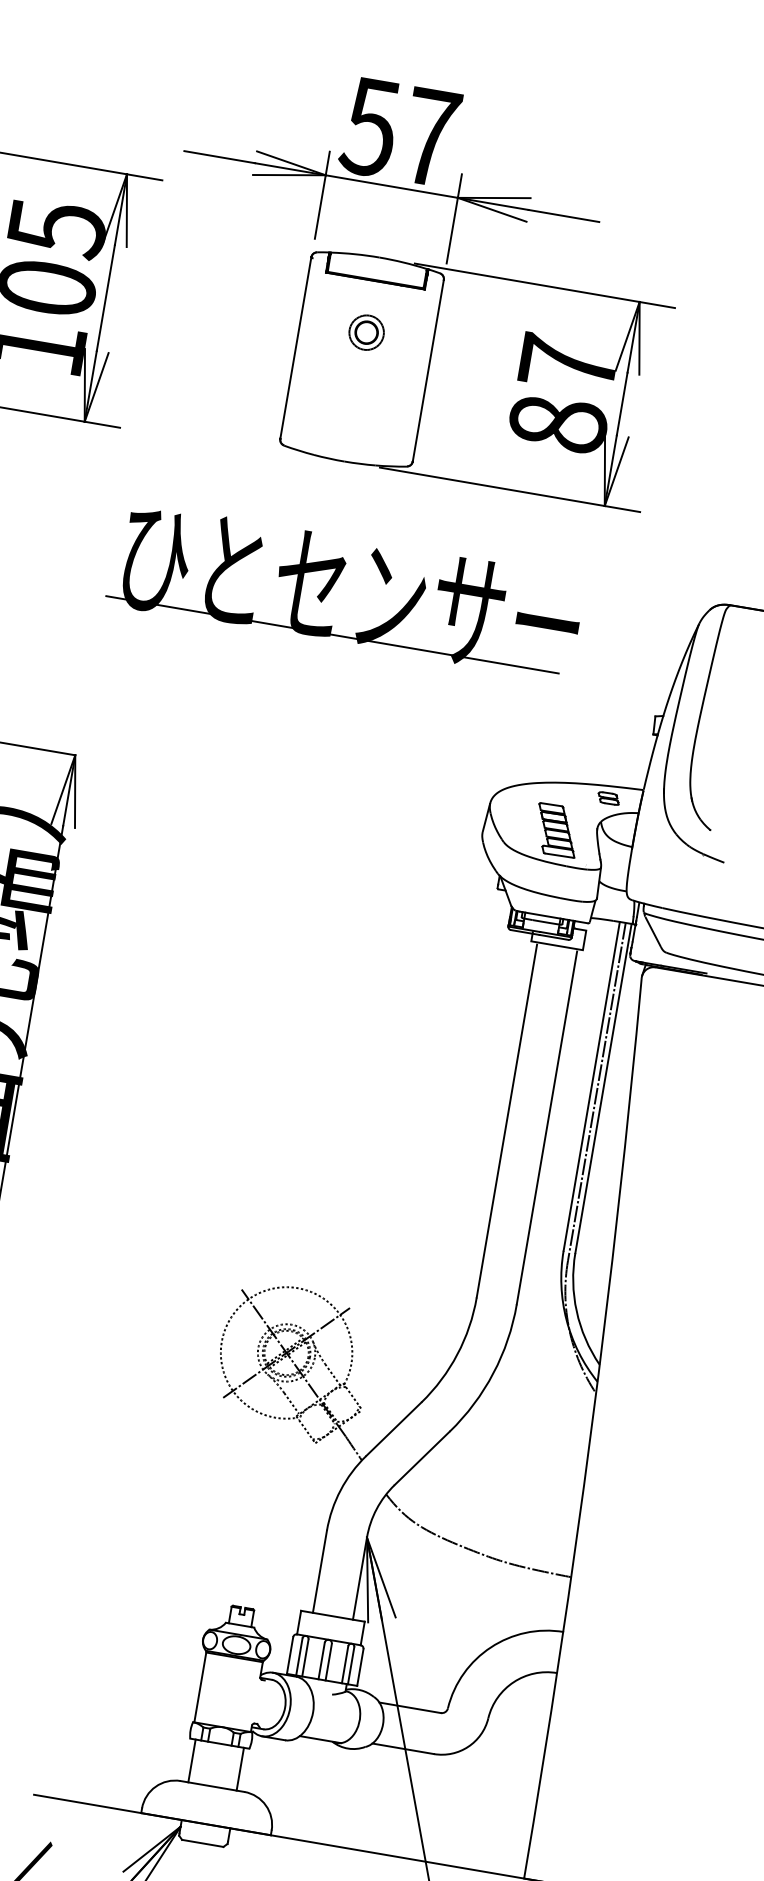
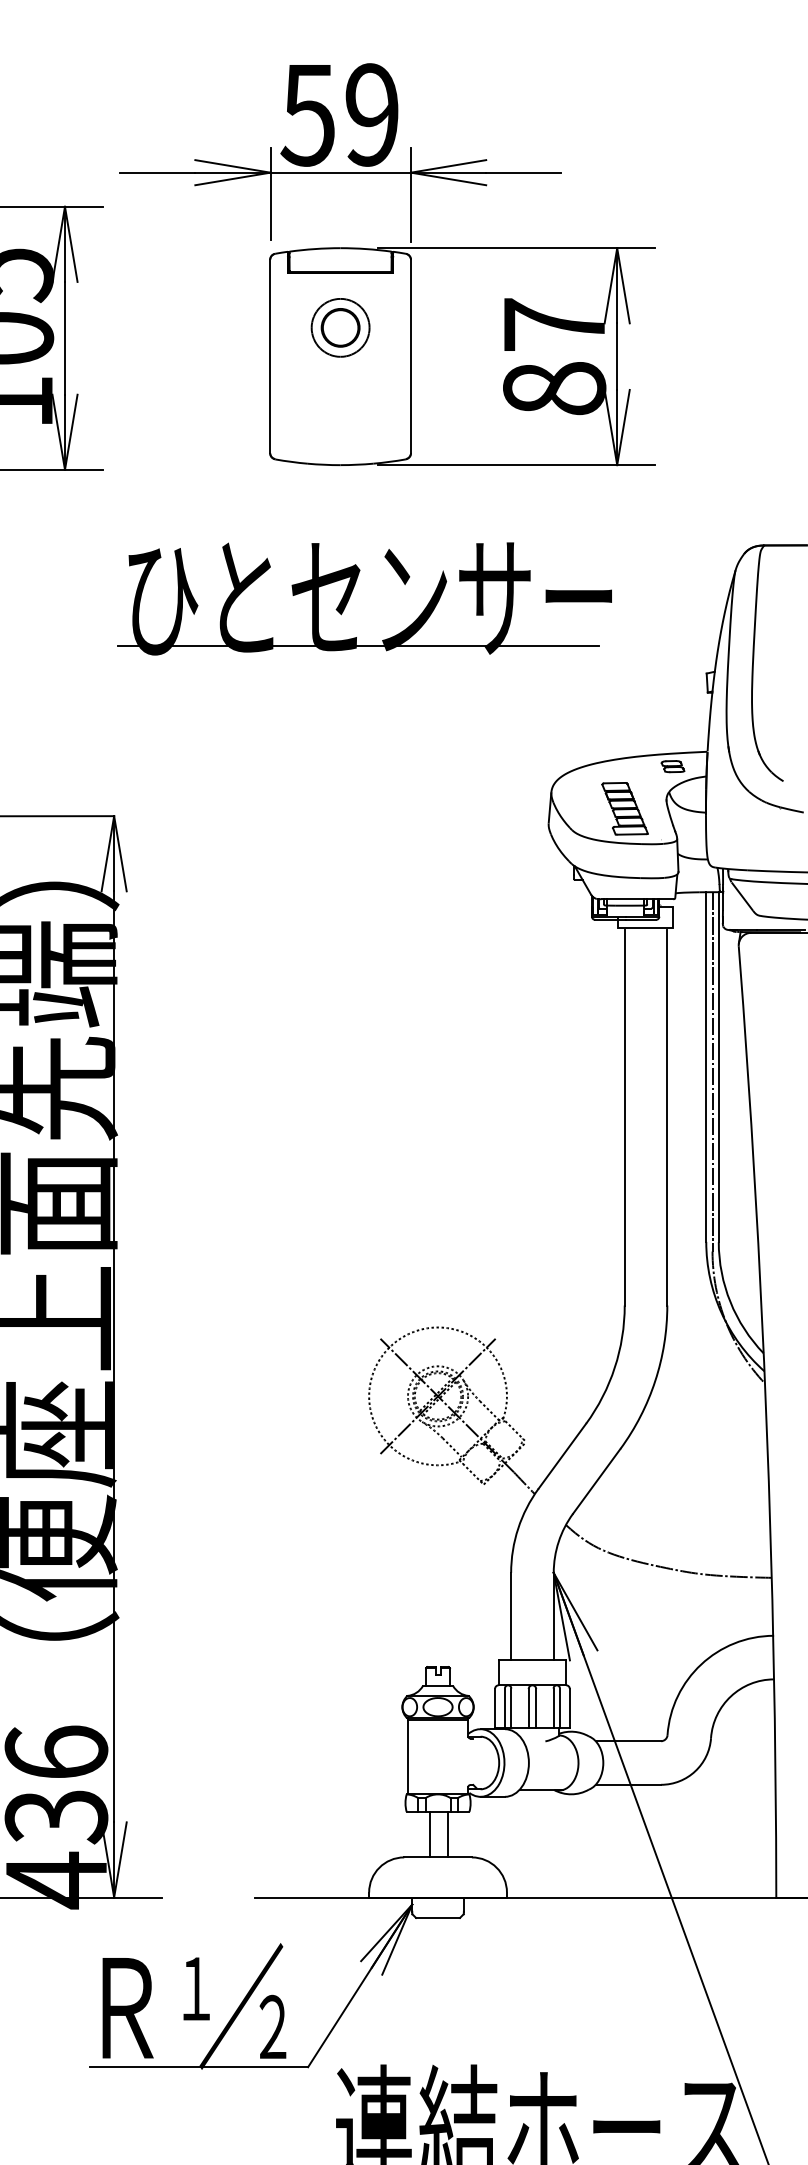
text: (431, 136) -> (372, 114), 57 -> 59
part: (366, 333) -> (340, 328), size x1.6
line: (192, 1760) -> (448, 1834), moved
line: (240, 1769) -> (429, 1834), moved

